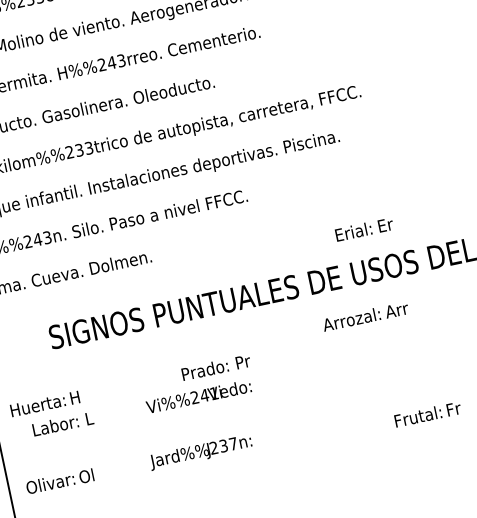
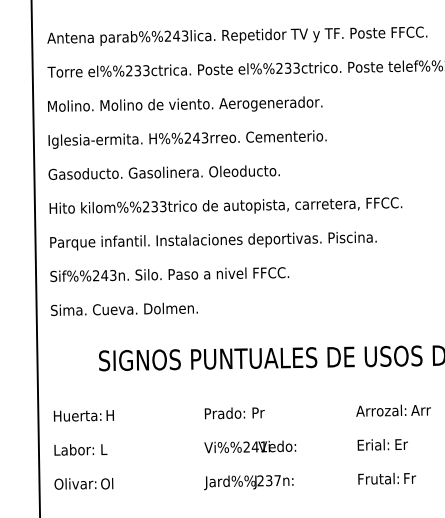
text: (363, 229) -> (382, 444), moved
text: (365, 316) -> (393, 410), moved
text: (199, 396) -> (250, 446), moved
text: (428, 414) -> (387, 478), moved
text: (62, 423) -> (80, 449), moved
text: (200, 452) -> (248, 482), moved

